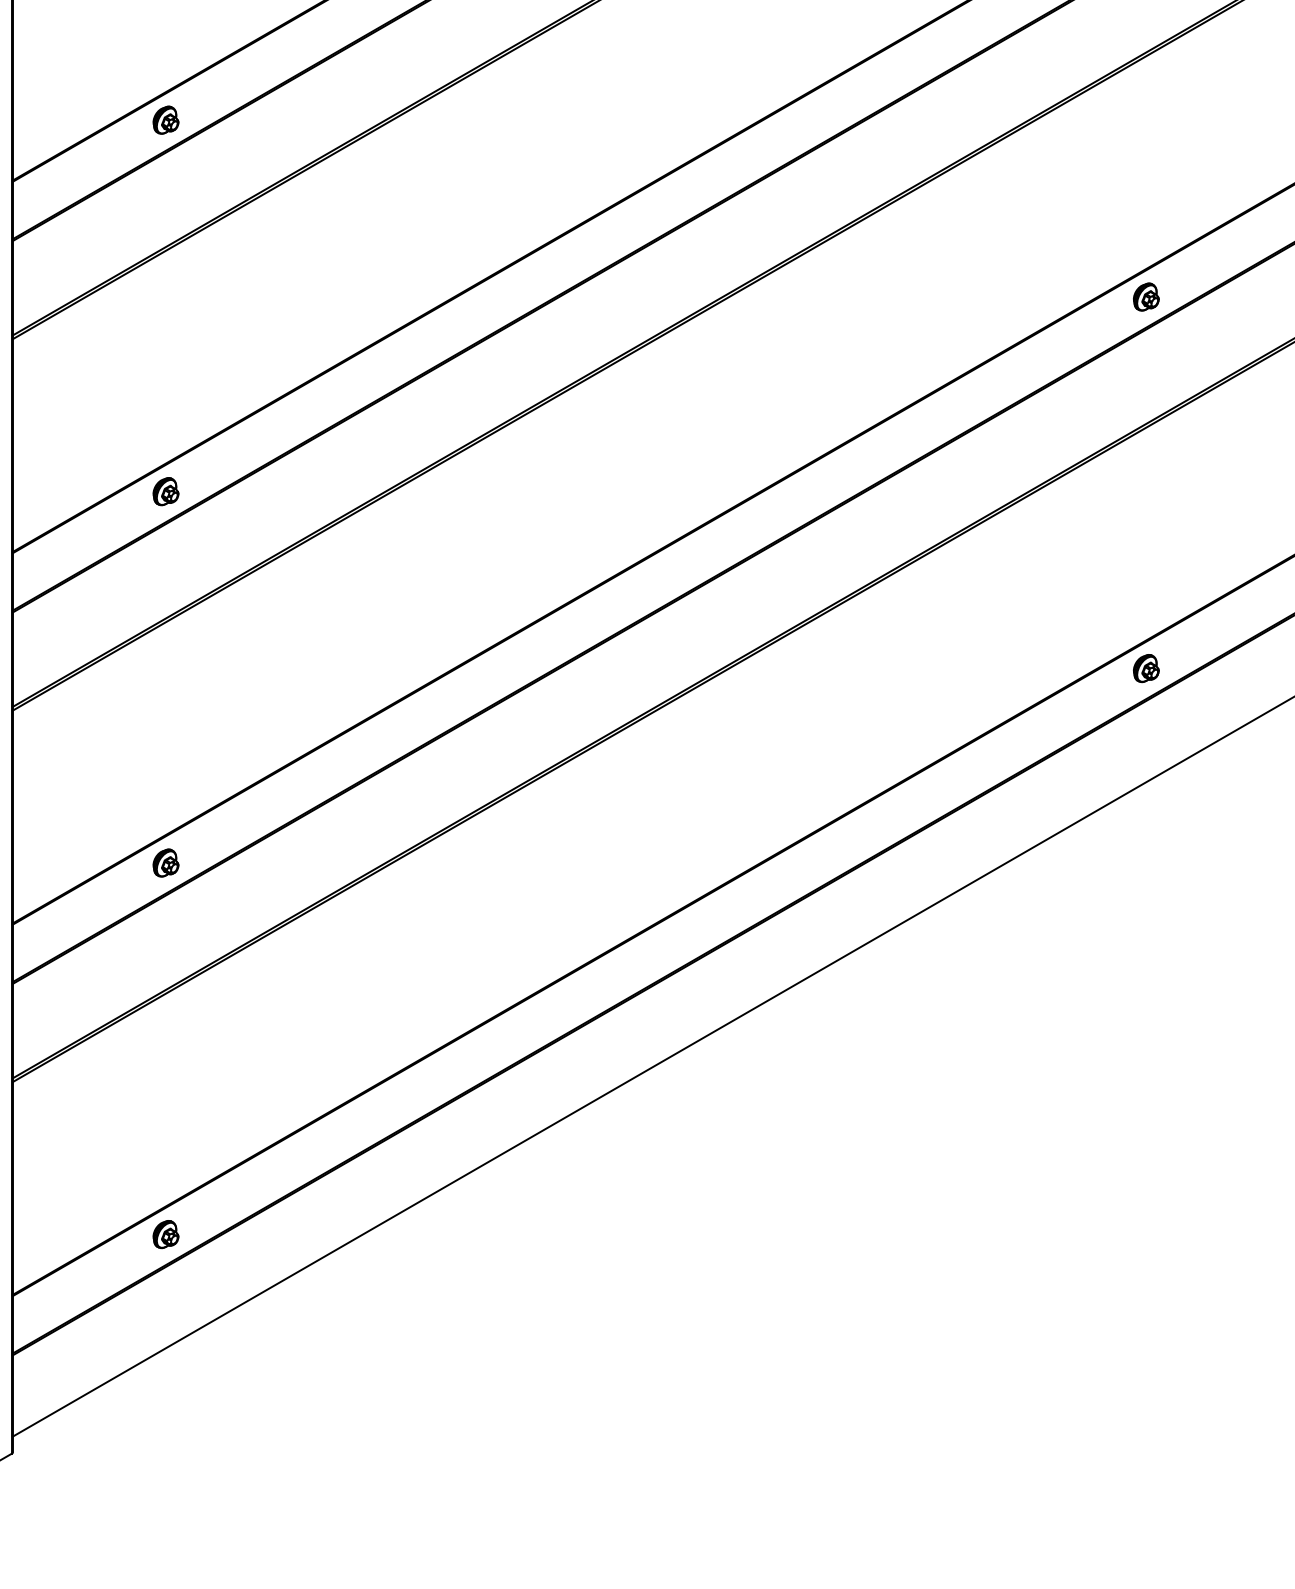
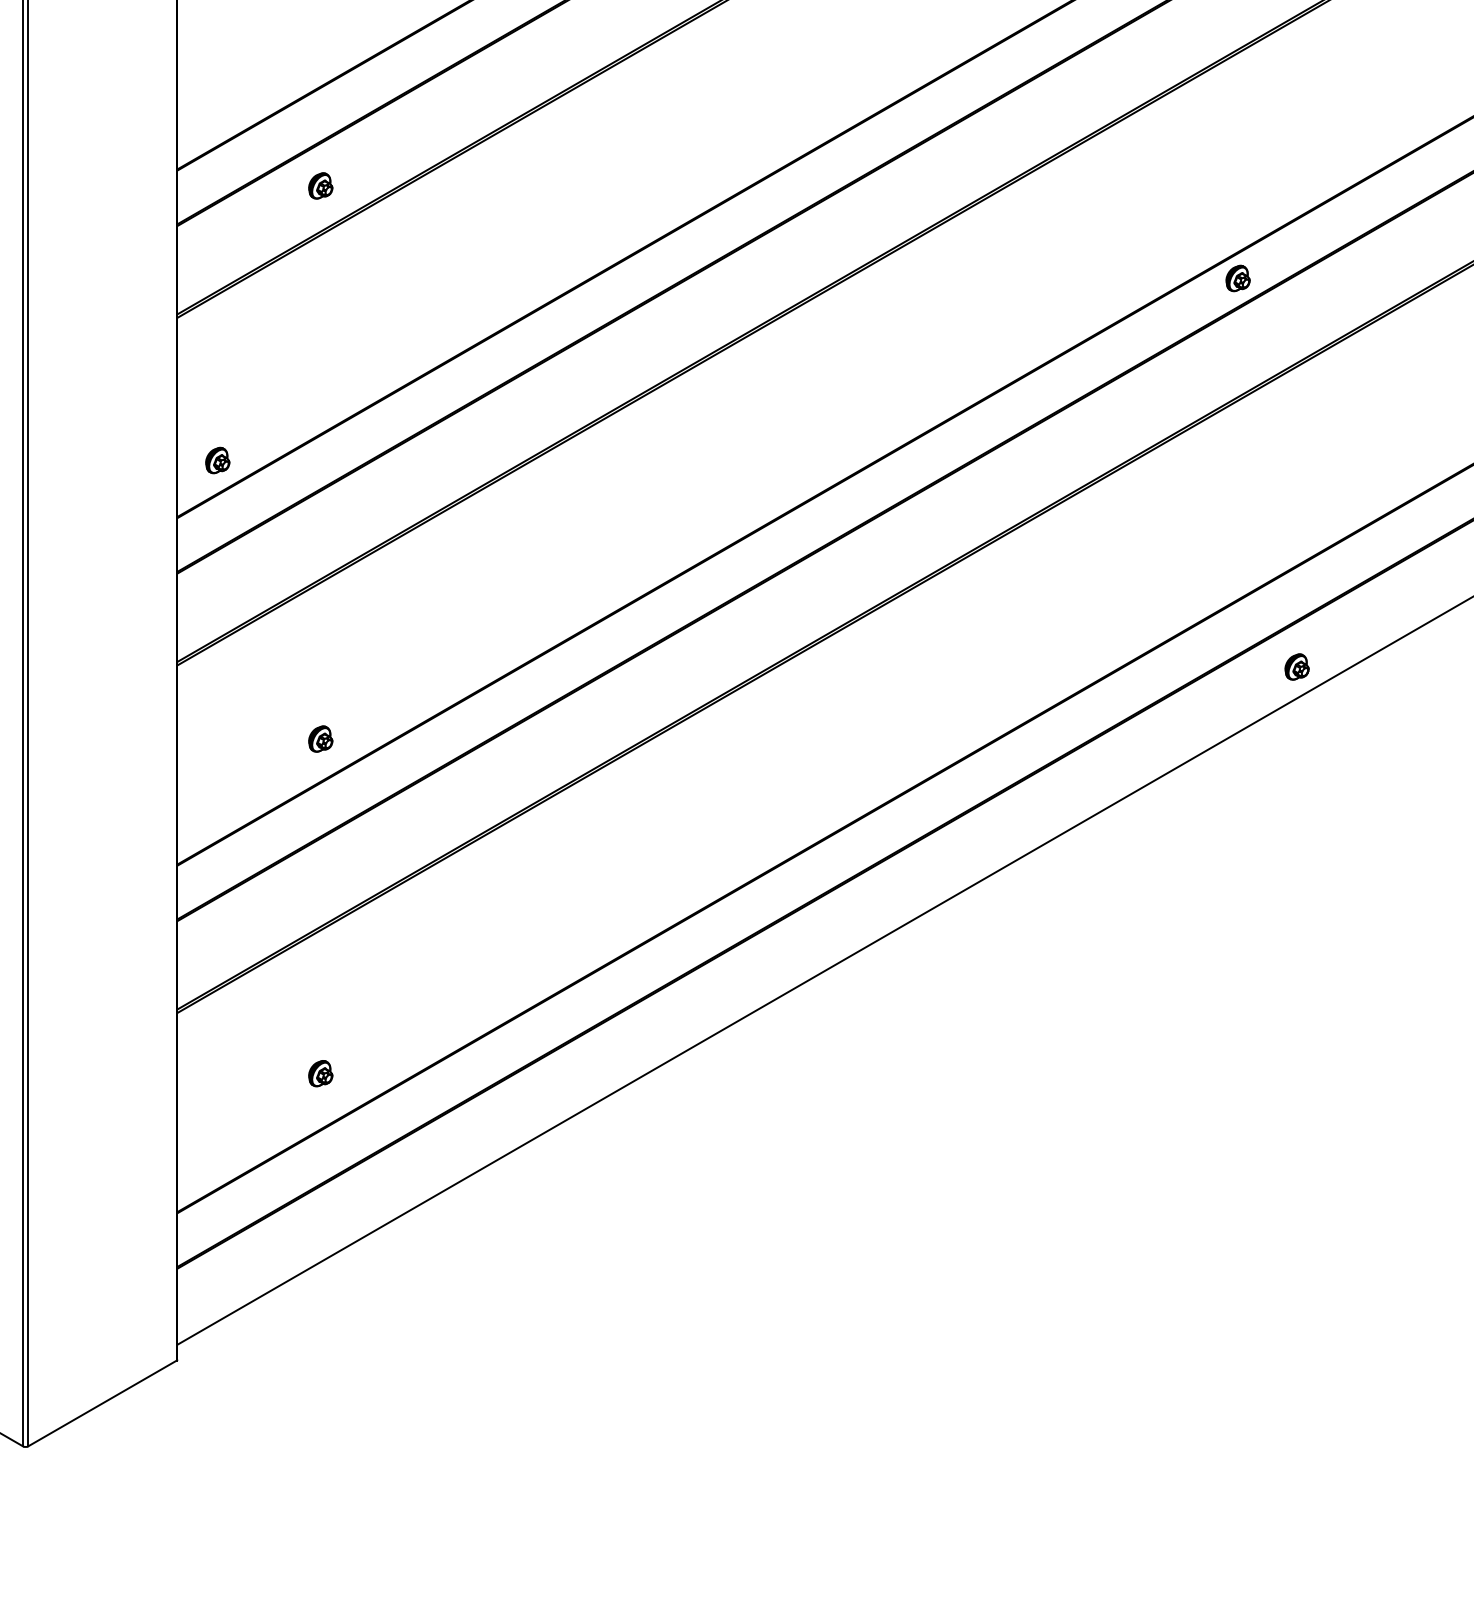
part: (165, 119) -> (320, 185), moved
part: (165, 491) -> (217, 460), moved
part: (1145, 667) -> (1296, 666), moved
part: (165, 862) -> (320, 738), moved
part: (165, 1234) -> (320, 1073), moved

